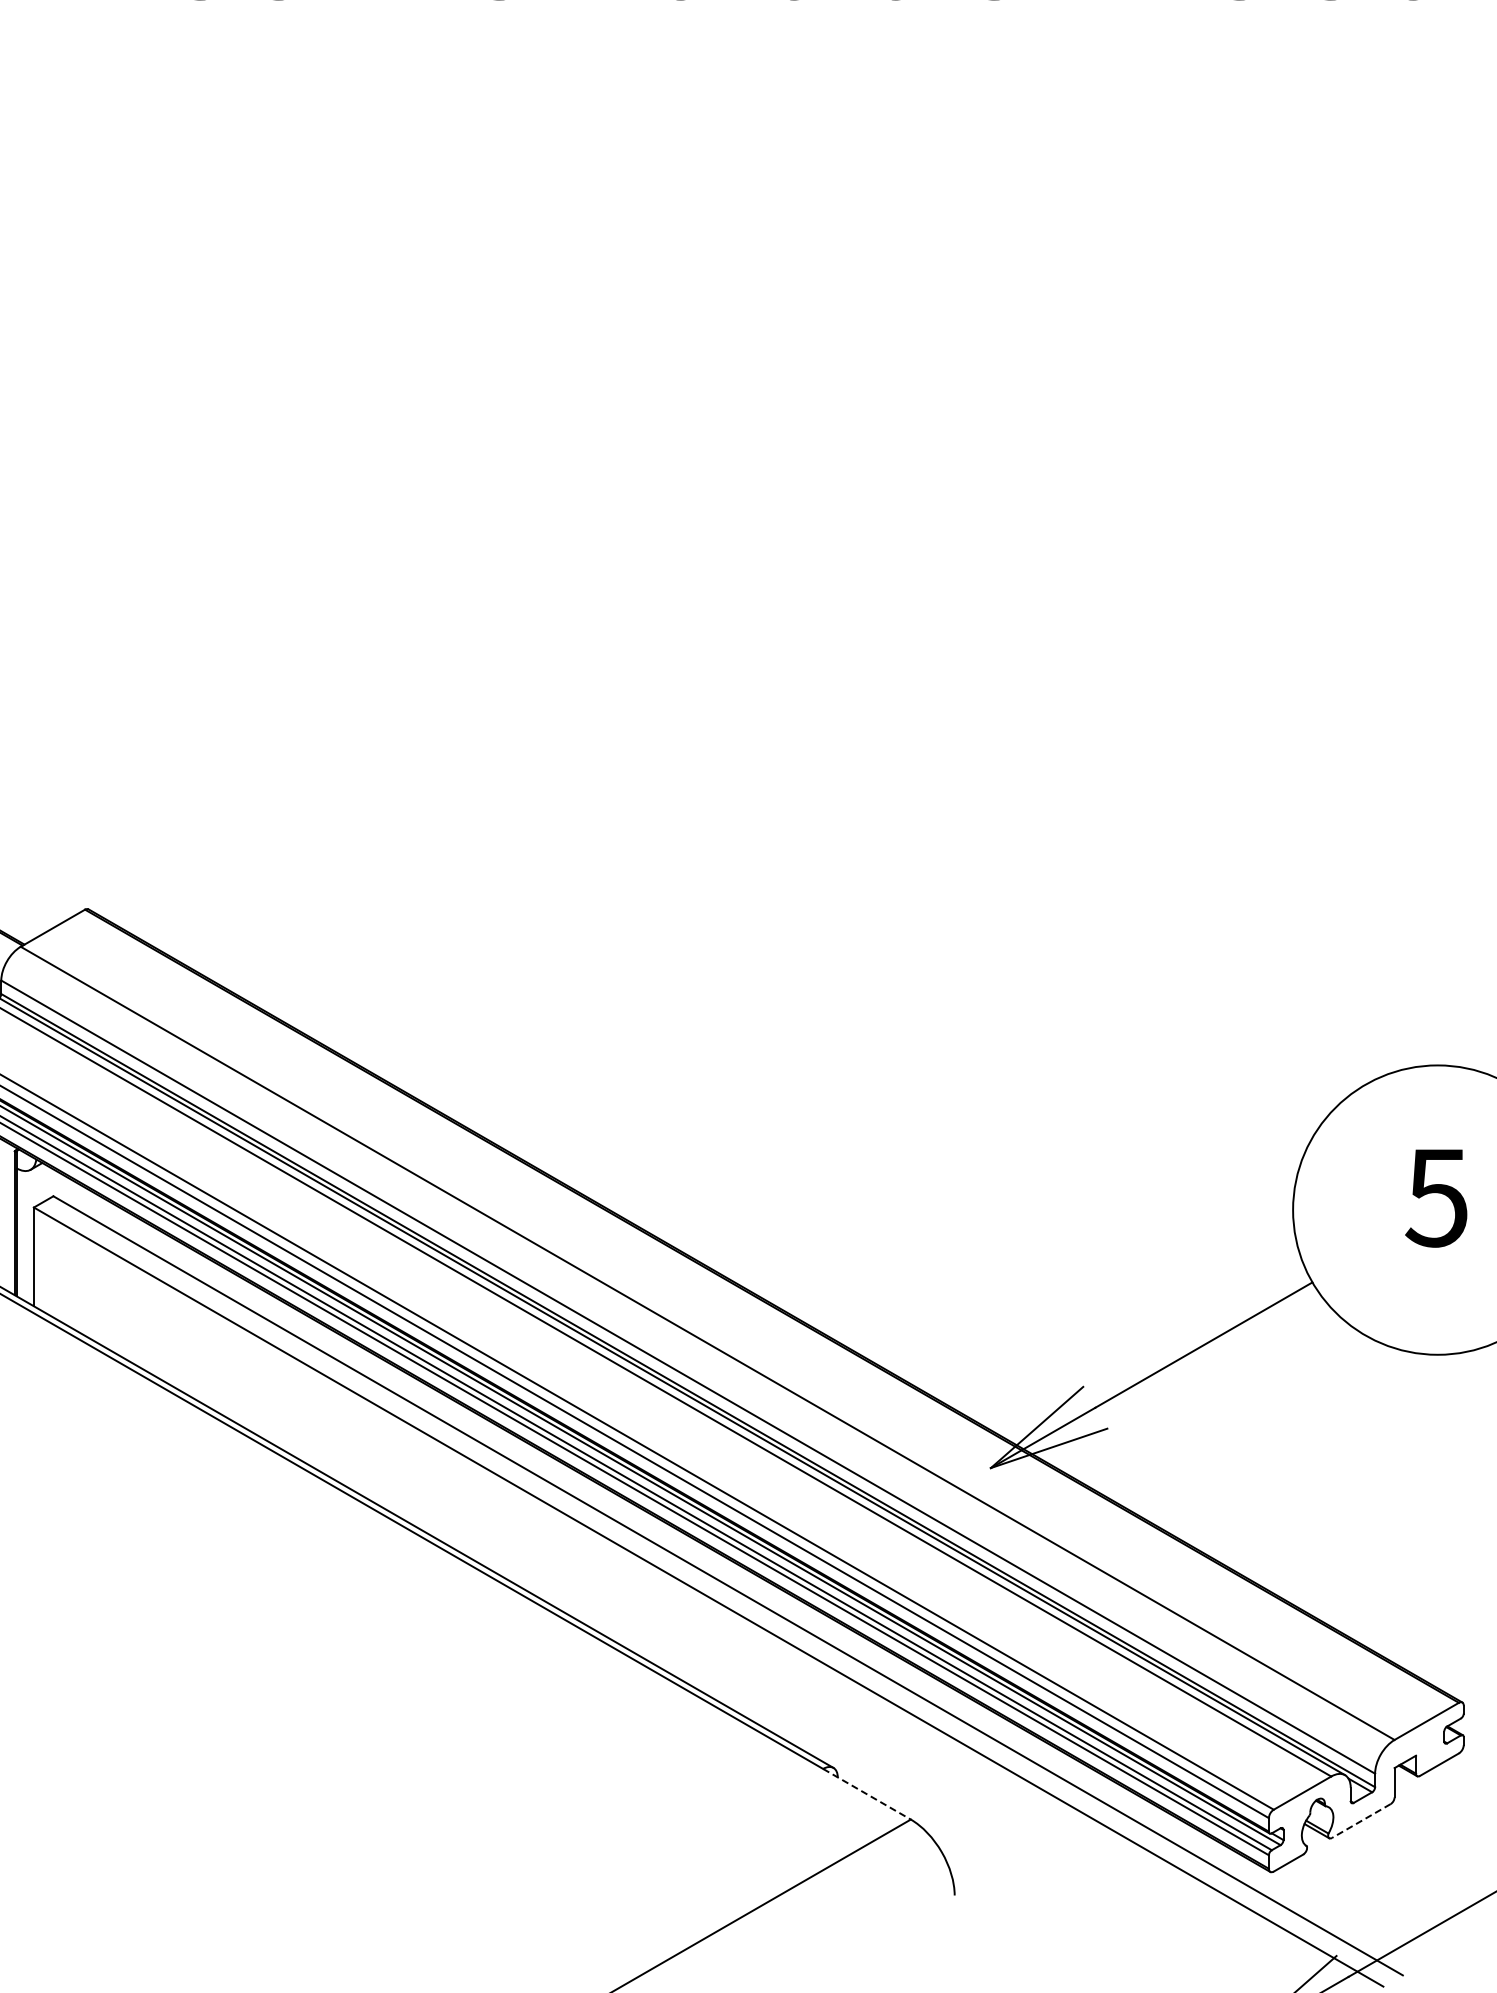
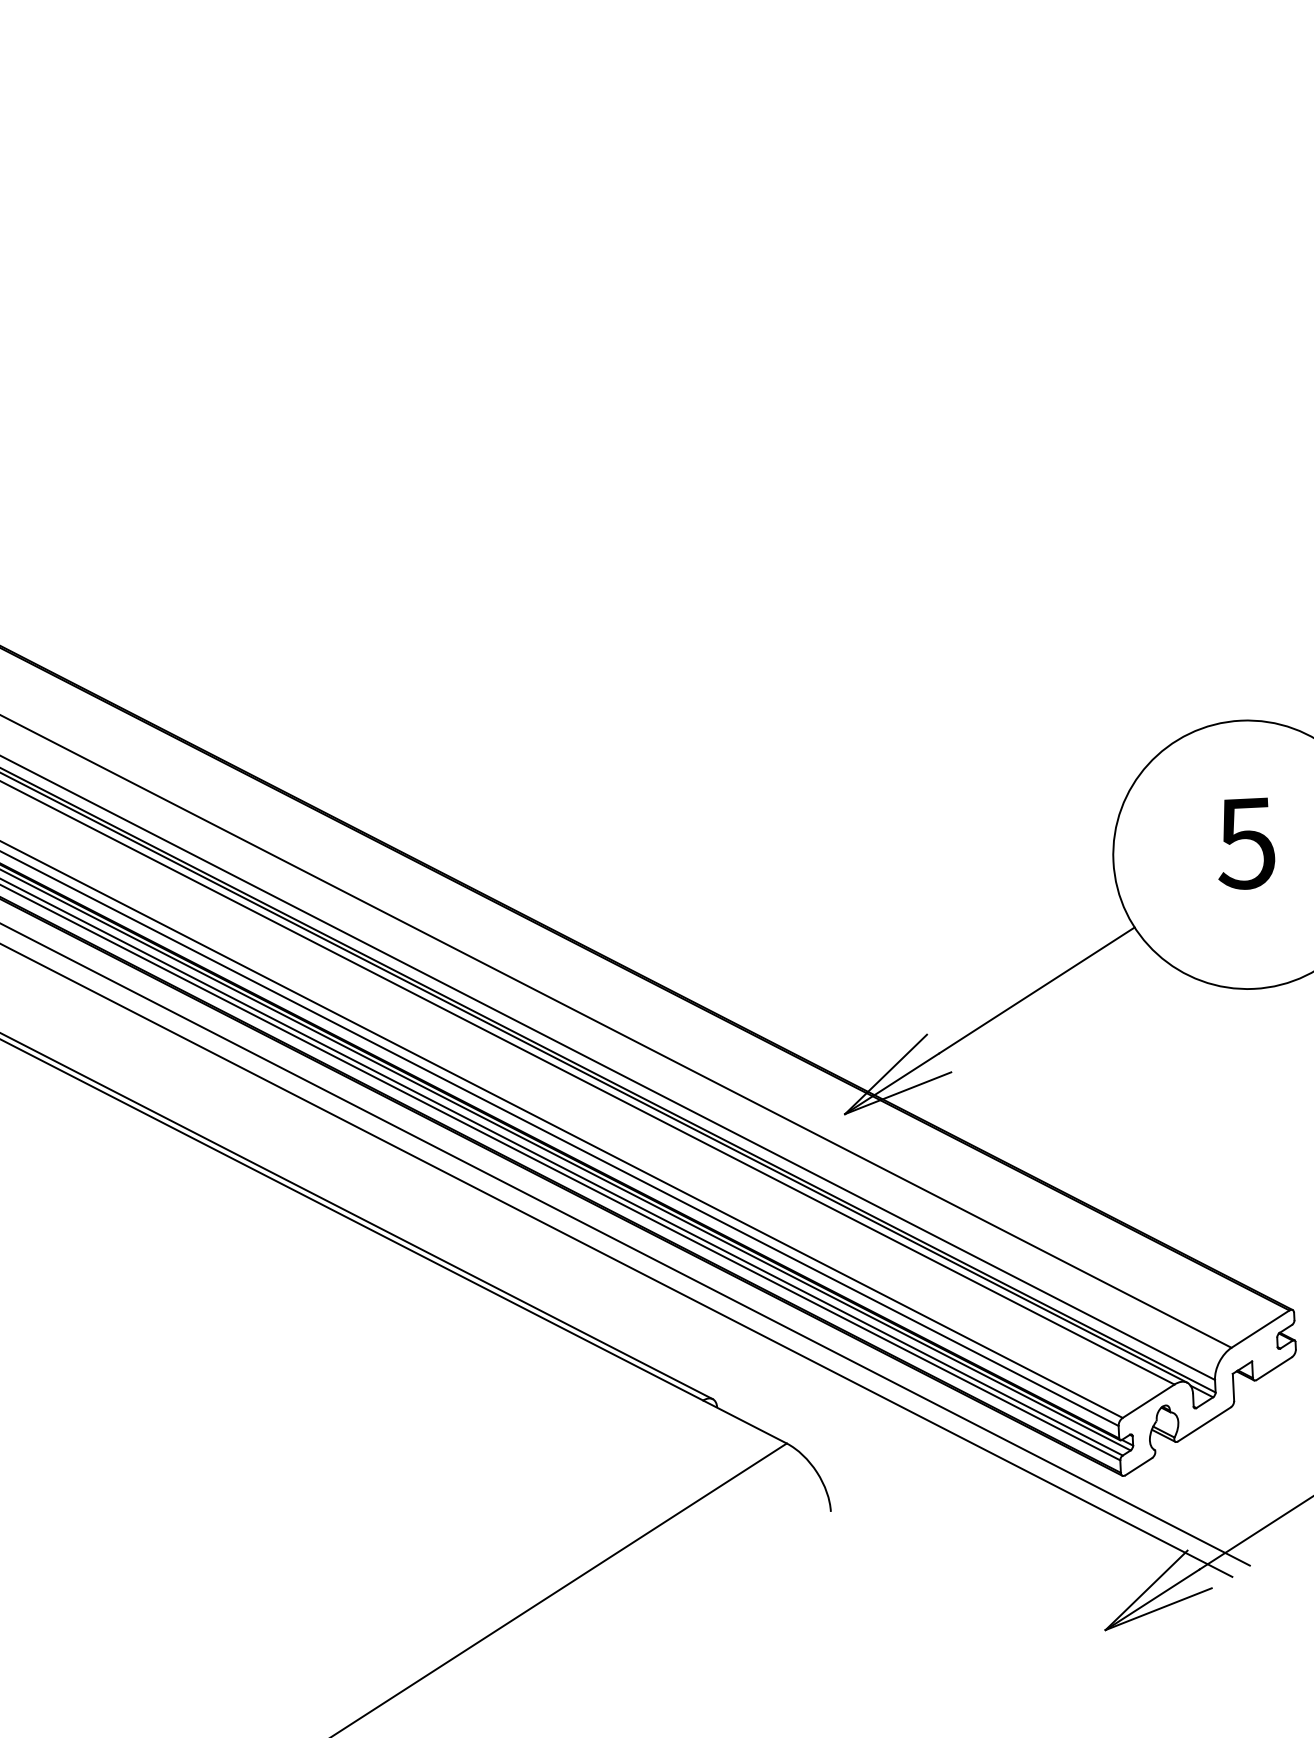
line: (867, 1794) -> (745, 1422), dashed -> solid
line: (1361, 1821) -> (1204, 1424), dashed -> solid

